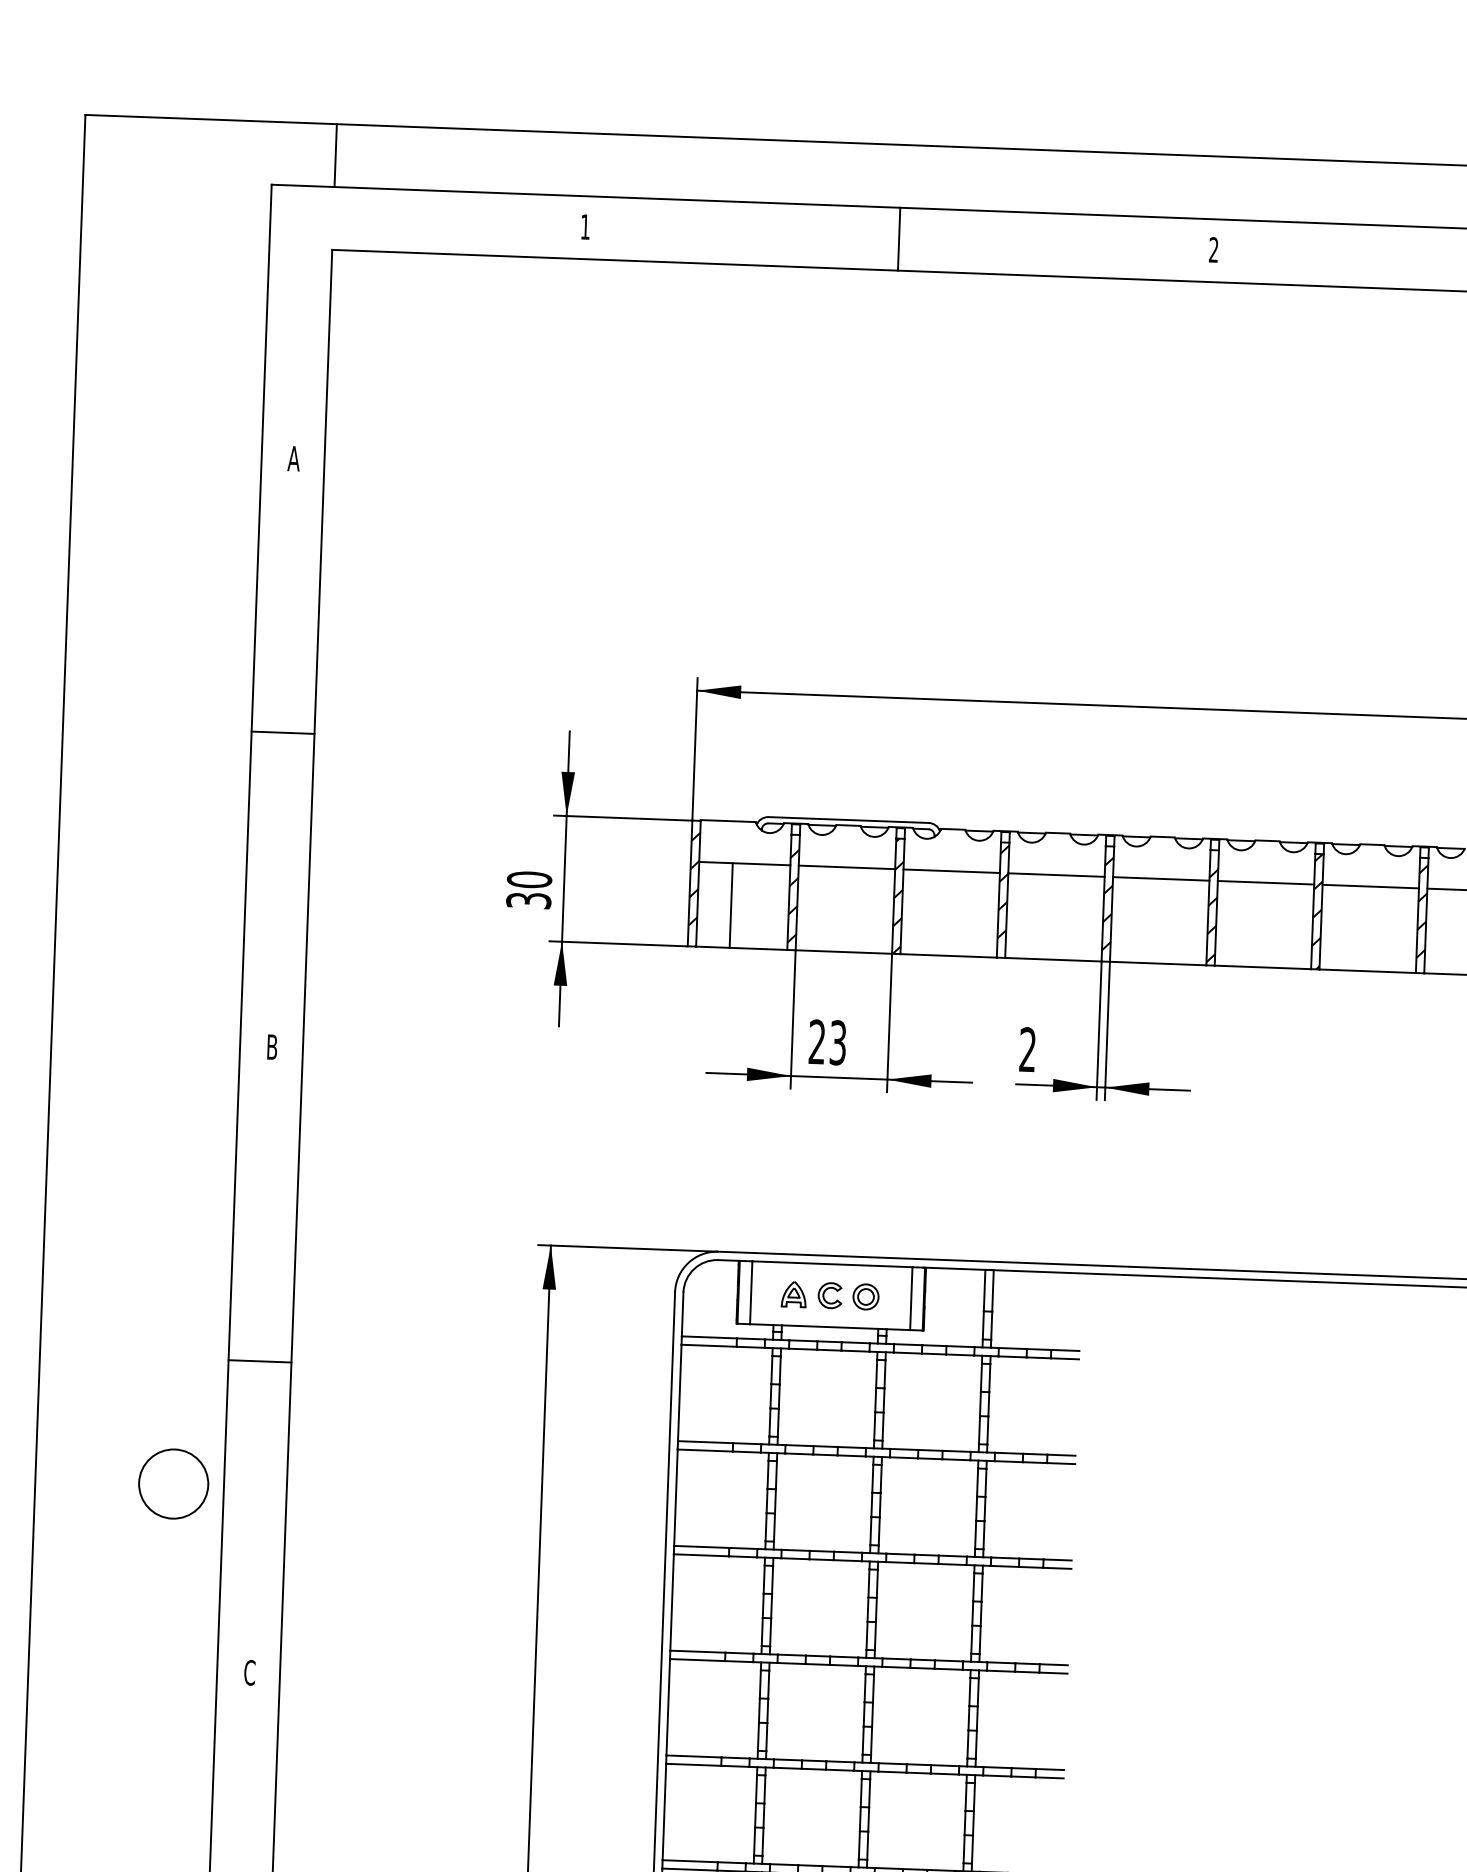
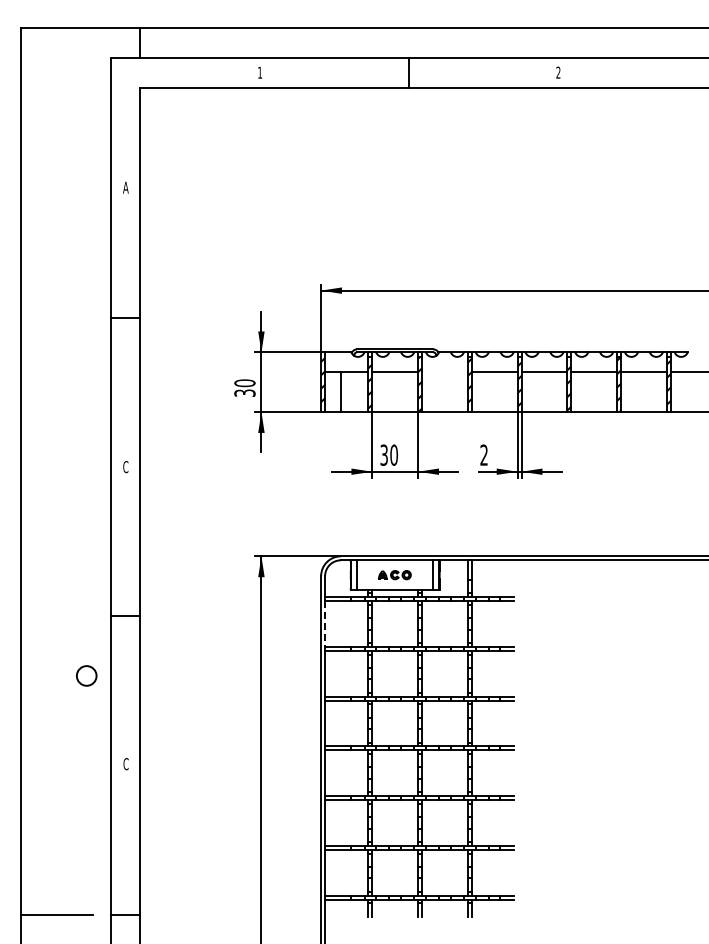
line: (950, 870) -> (444, 371), removed
text: (826, 1040) -> (388, 454), 23 -> 30
text: (271, 1048) -> (125, 467), B -> C
part: (829, 1294) -> (394, 574), size x0.7
line: (680, 1392) -> (325, 623), solid -> dashed
circle: (173, 1483) -> (86, 675), size x0.6

